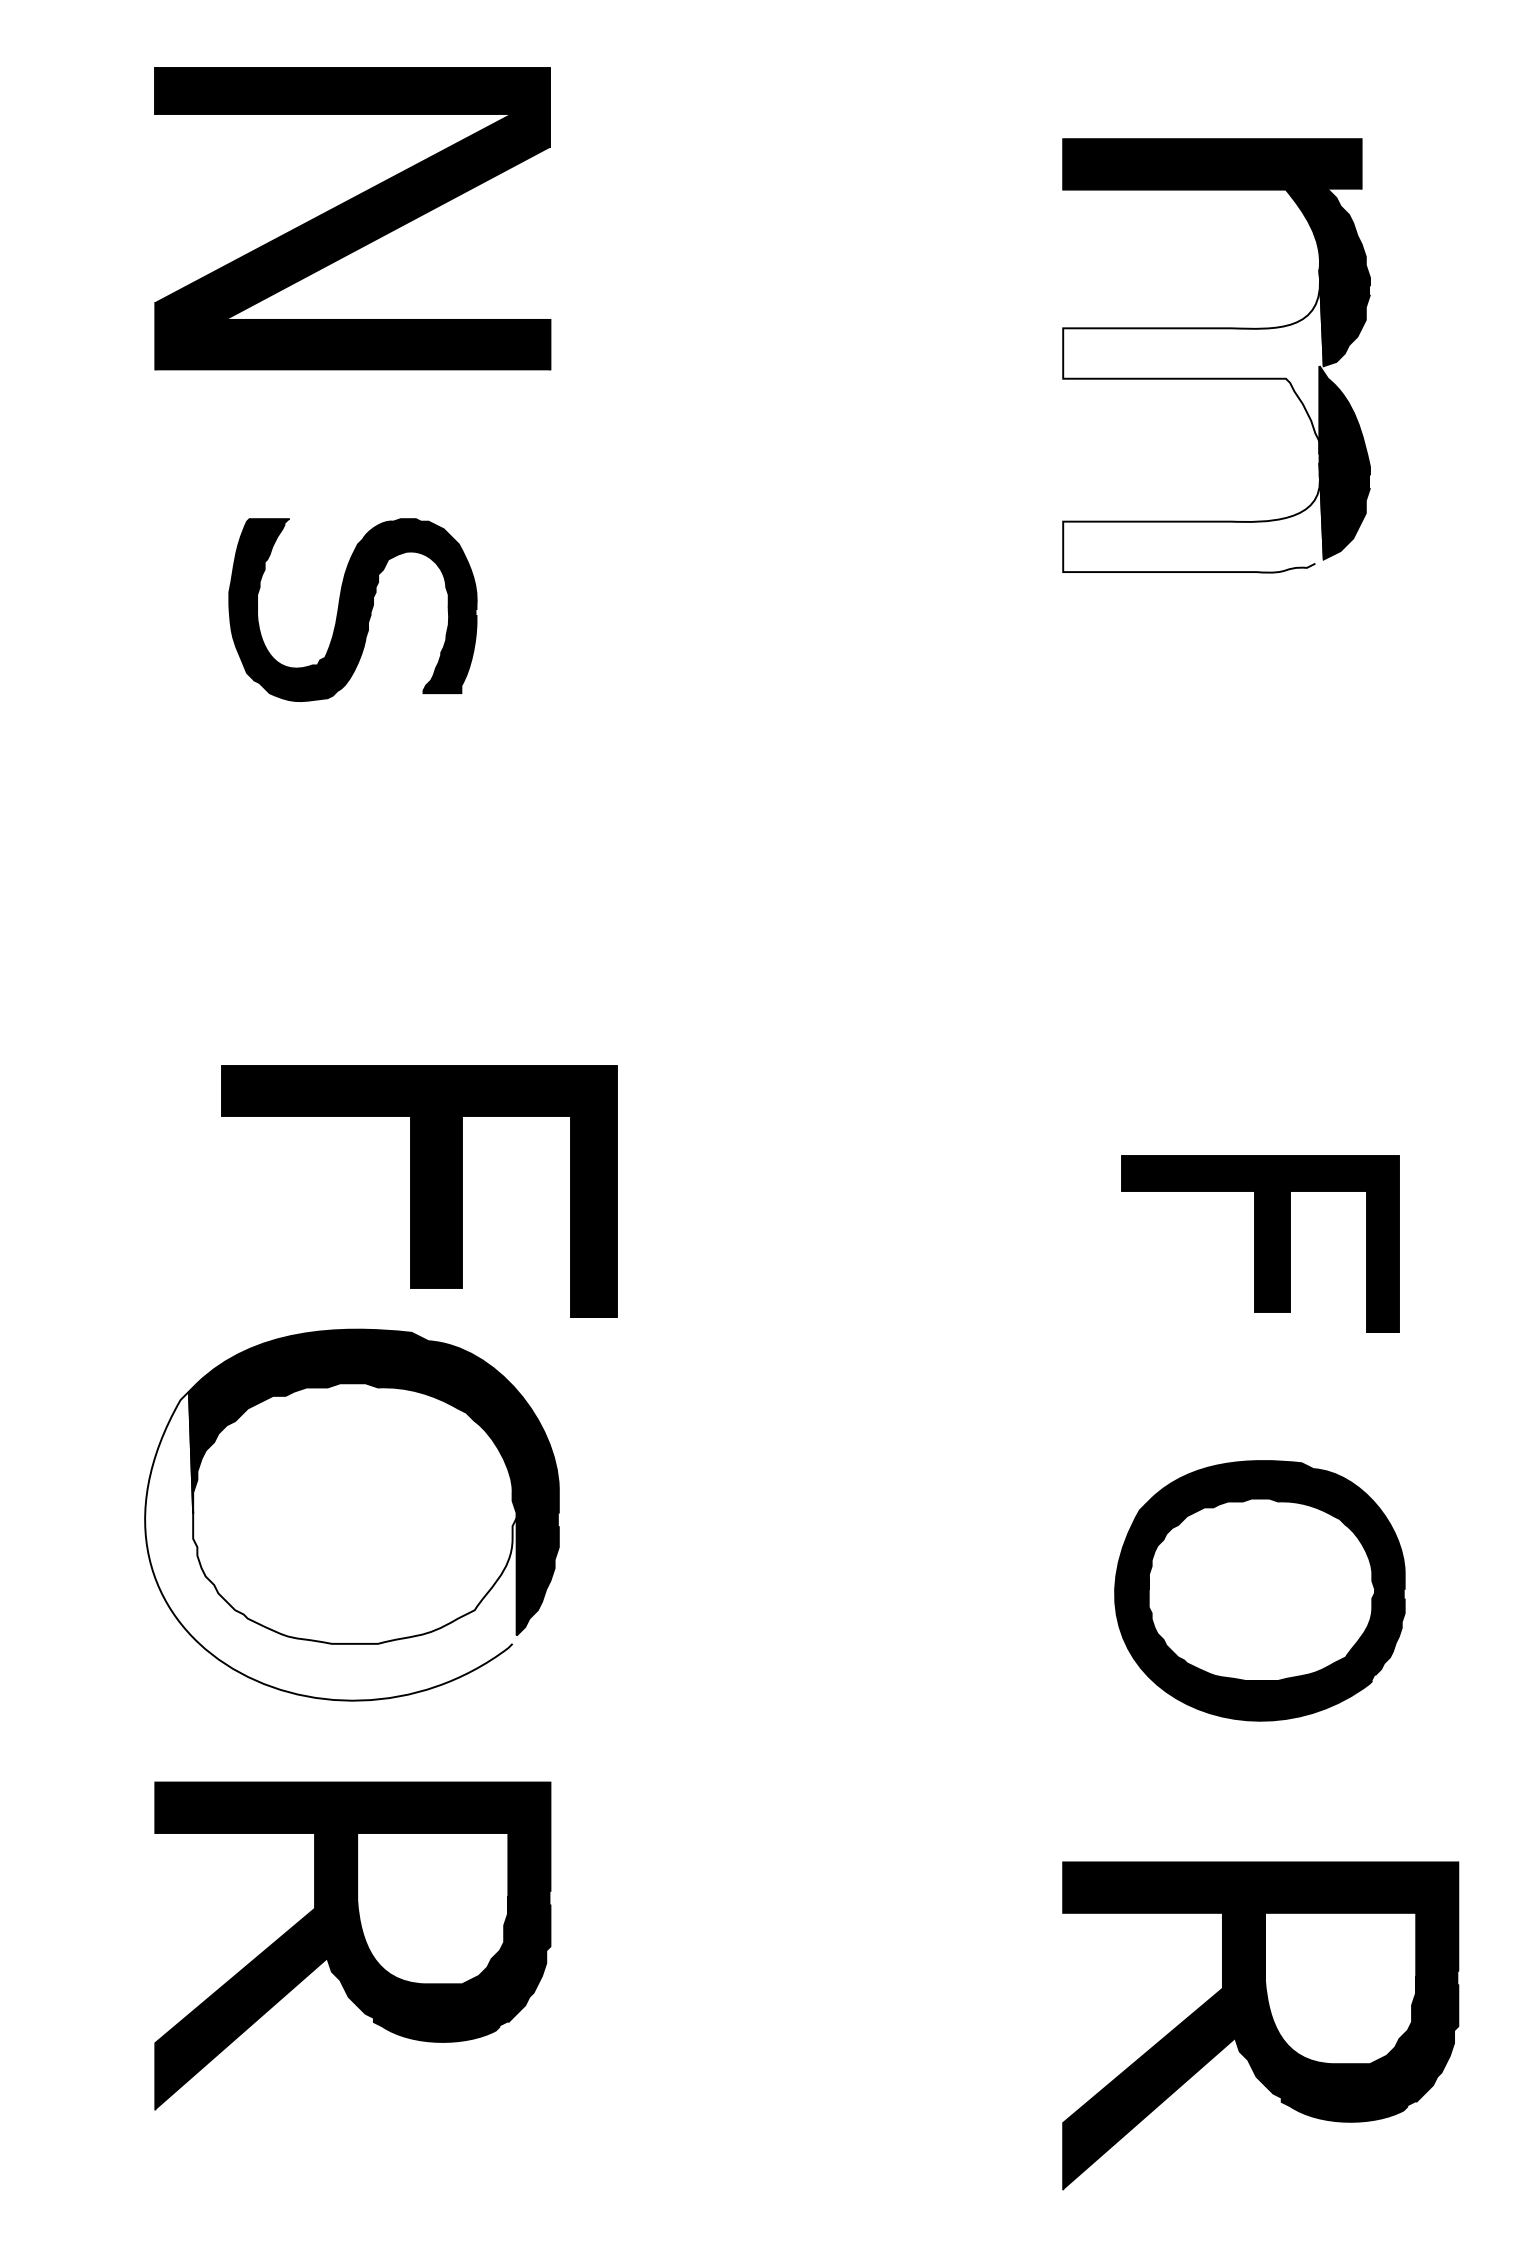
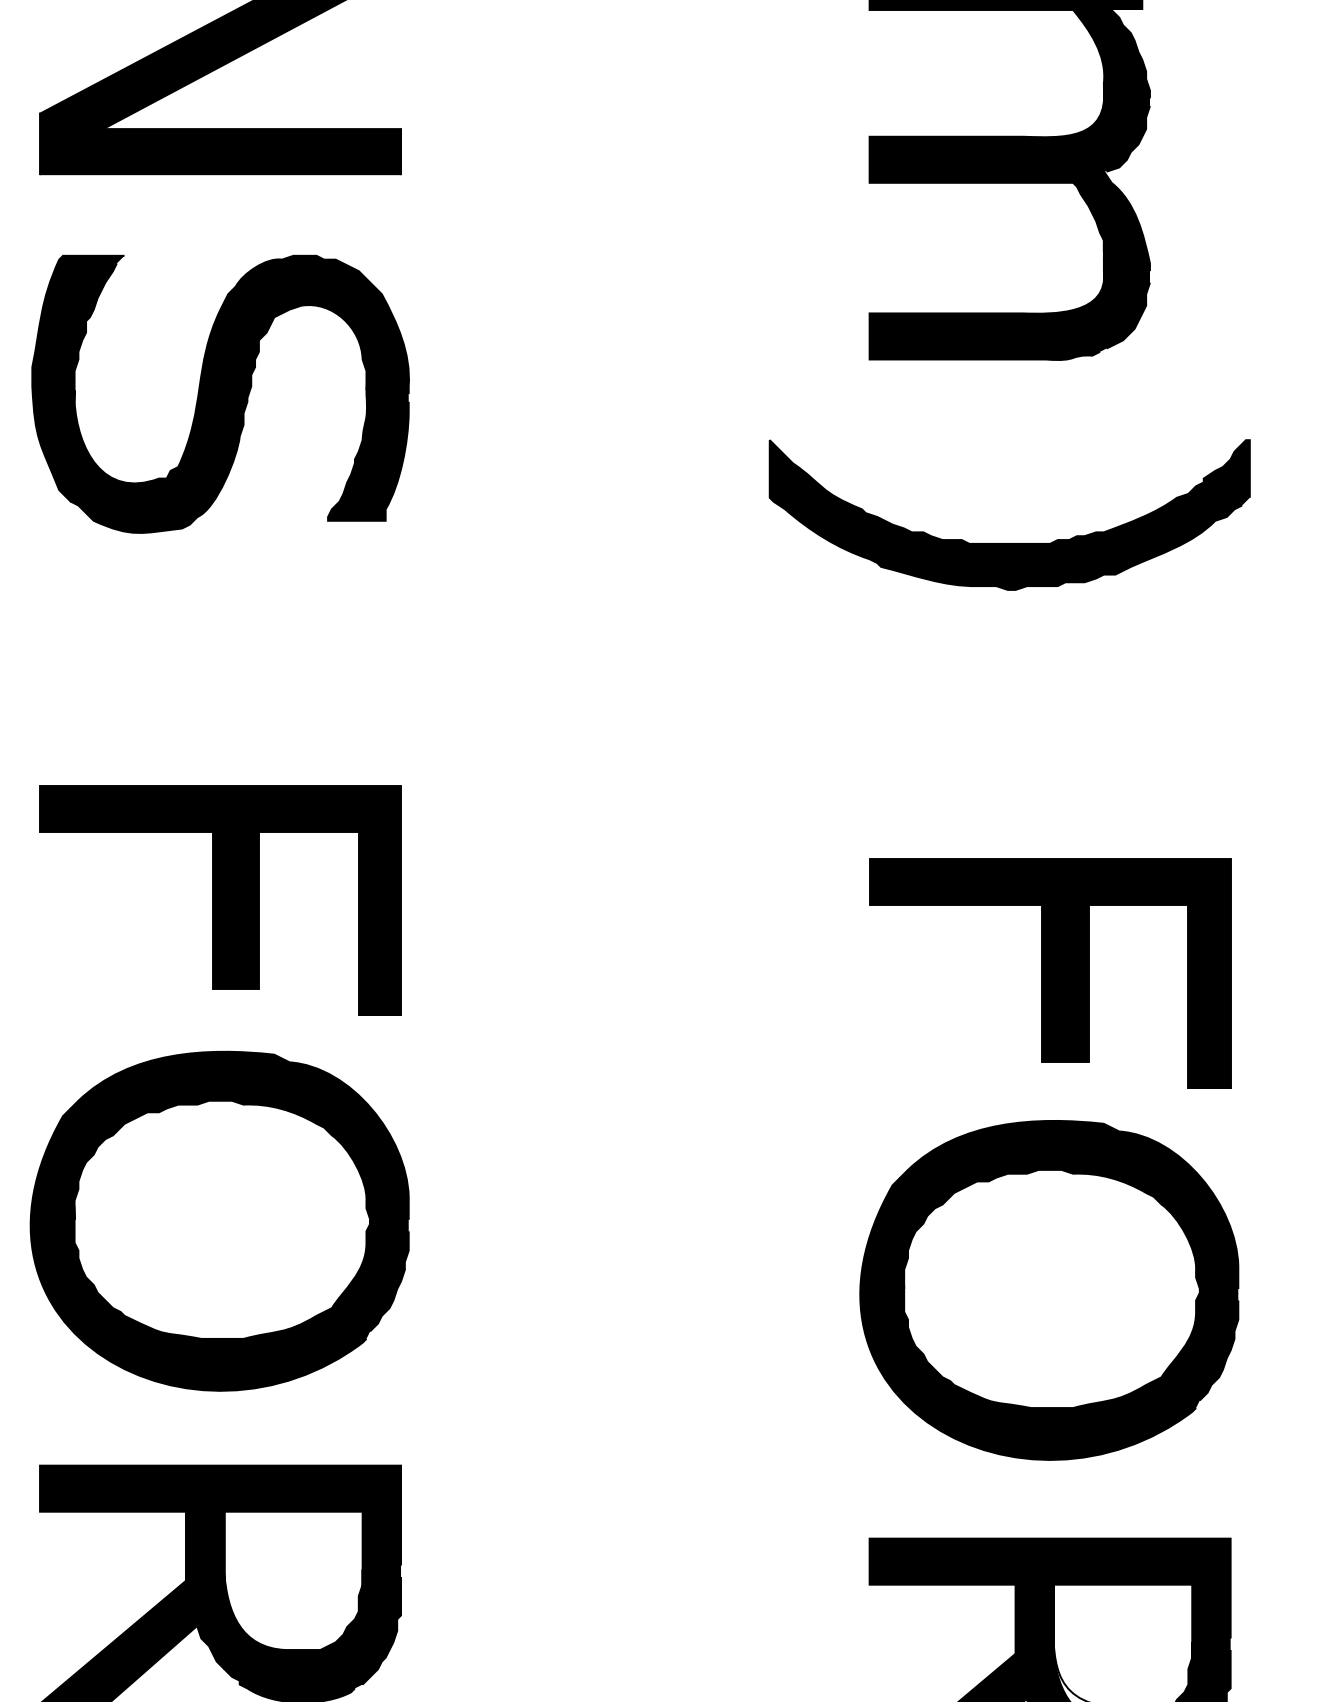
fill: (1193, 361) -> (988, 167), added
fill: (1193, 517) -> (988, 309), added
part: (352, 609) -> (220, 393), size x1.67
part: (1216, 772) -> (1009, 542), added
part: (419, 1191) -> (220, 900), moved
part: (1260, 1243) -> (1049, 973), size x1.43
fill: (330, 1545) -> (200, 1249), added
part: (1259, 1590) -> (1048, 1290), size x1.43

